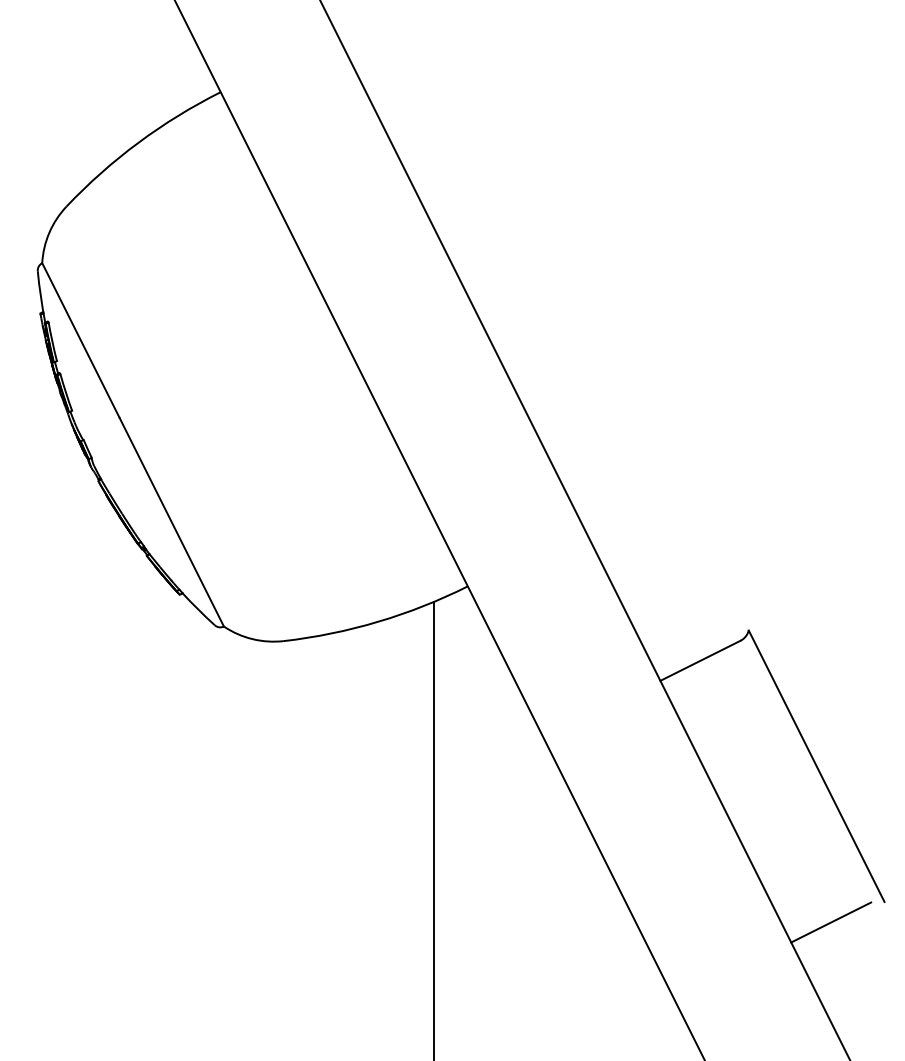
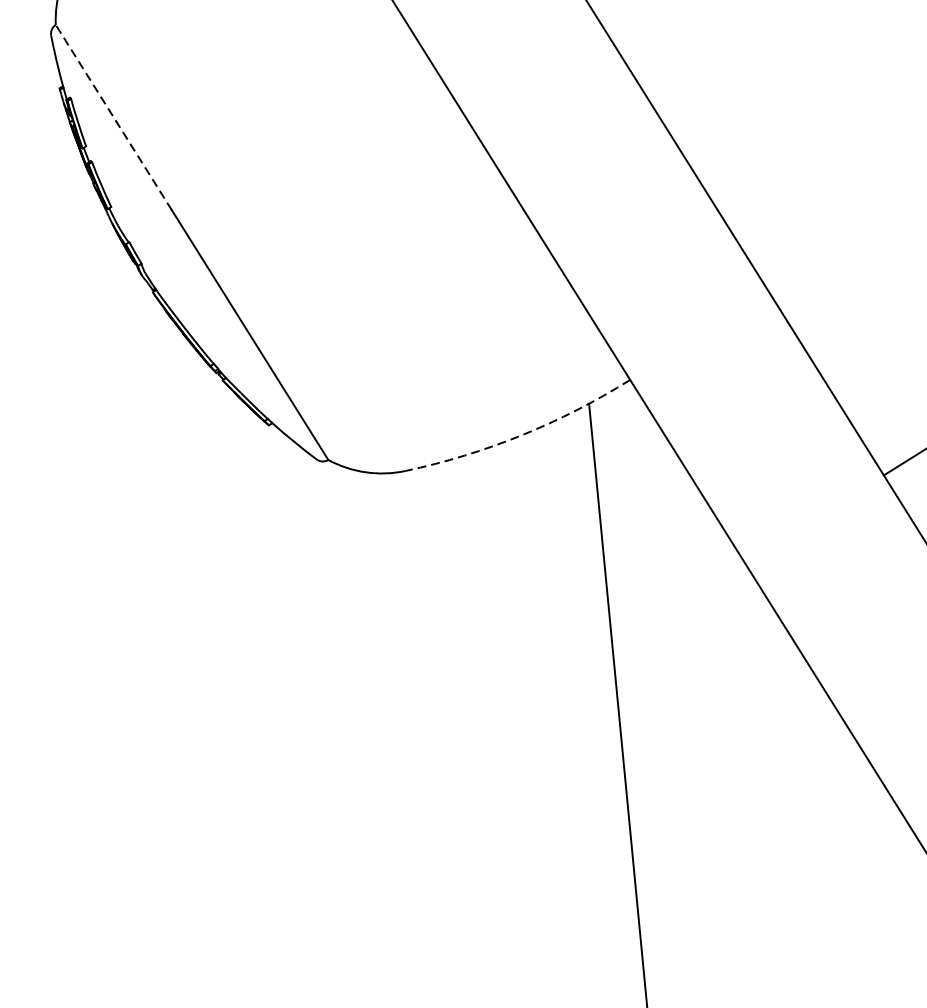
line: (80, 340) -> (113, 117), solid -> dashed
arc: (378, 621) -> (522, 434), solid -> dashed

